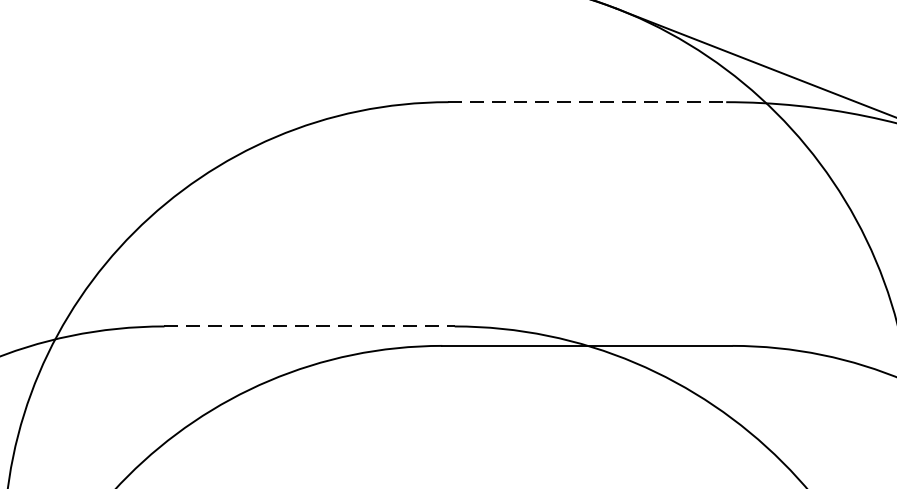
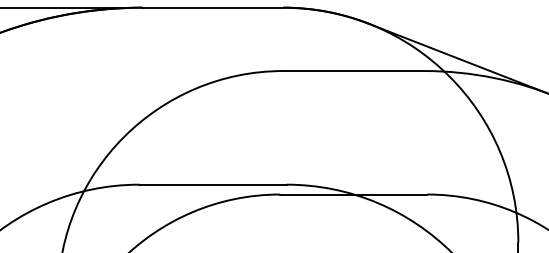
line: (588, 103) -> (354, 71), dashed -> solid
line: (308, 326) -> (212, 184), dashed -> solid

